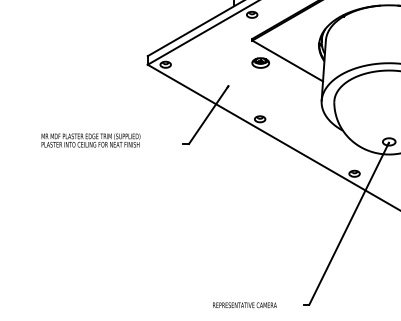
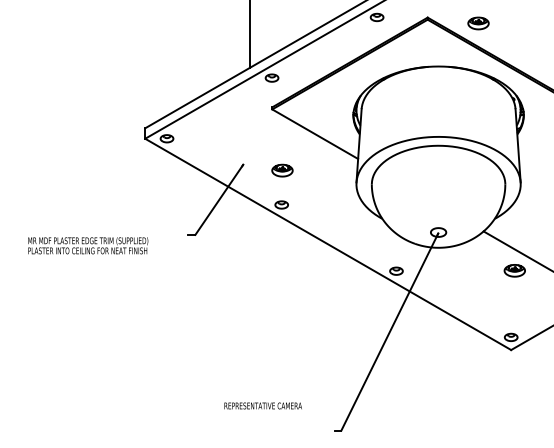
part: (260, 62) -> (282, 170), moved
text: (91, 140) -> (88, 245), moved
text: (244, 304) -> (262, 405), moved

